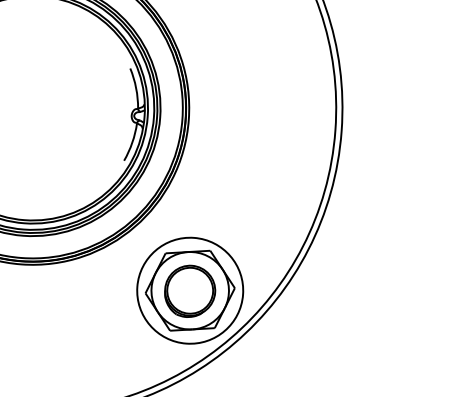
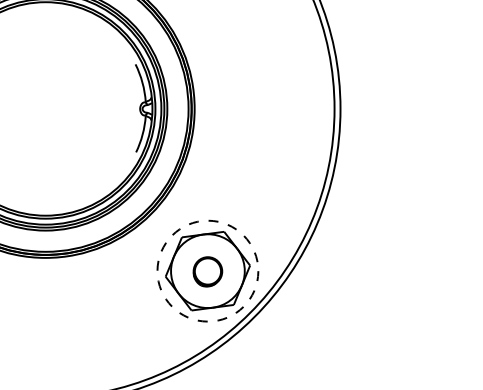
circle: (189, 290) -> (207, 270), solid -> dashed
part: (189, 291) -> (207, 271), size x0.6

